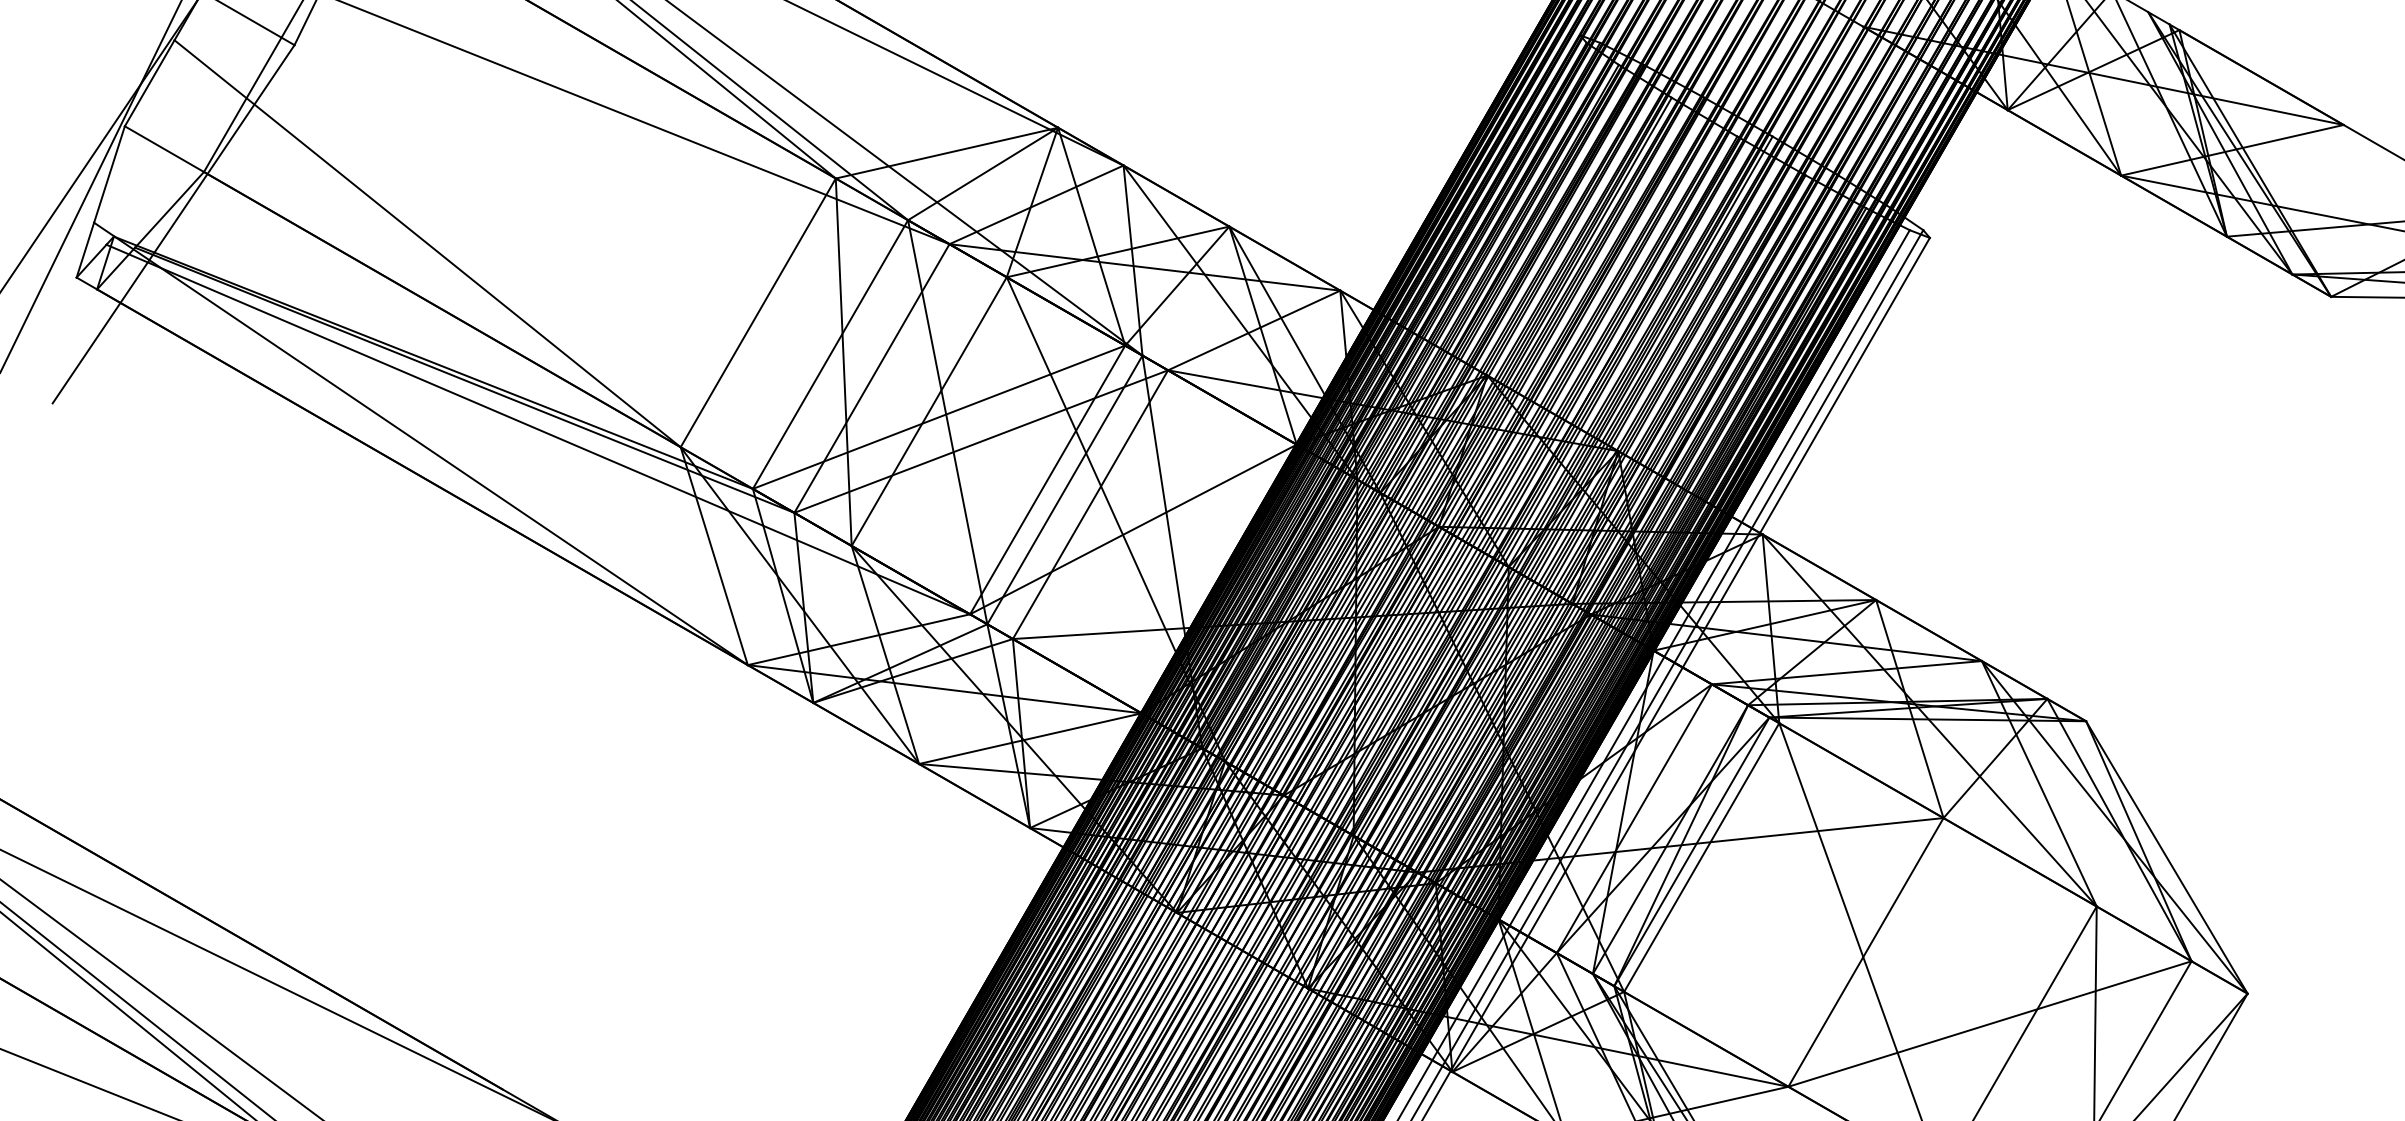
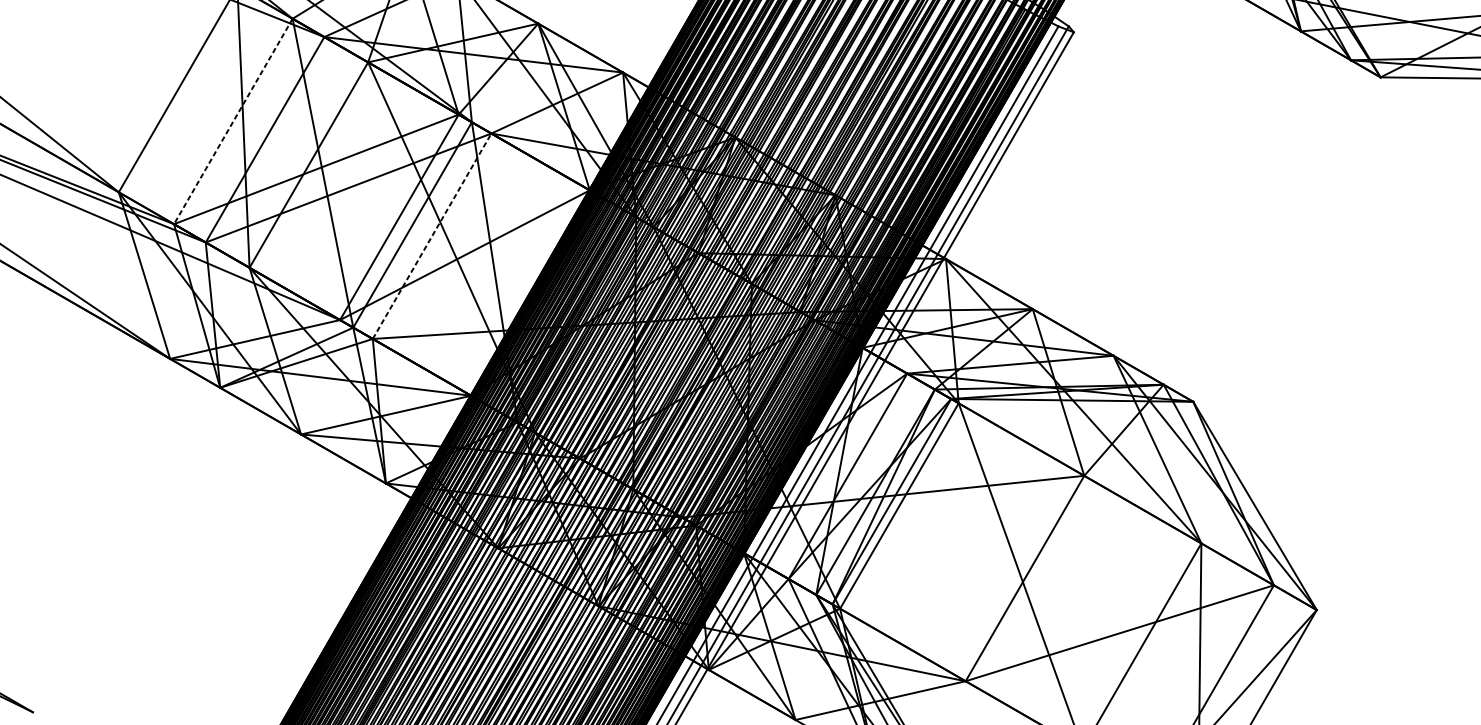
line: (830, 355) -> (233, 122), solid -> dashed
line: (1090, 504) -> (432, 236), solid -> dashed

